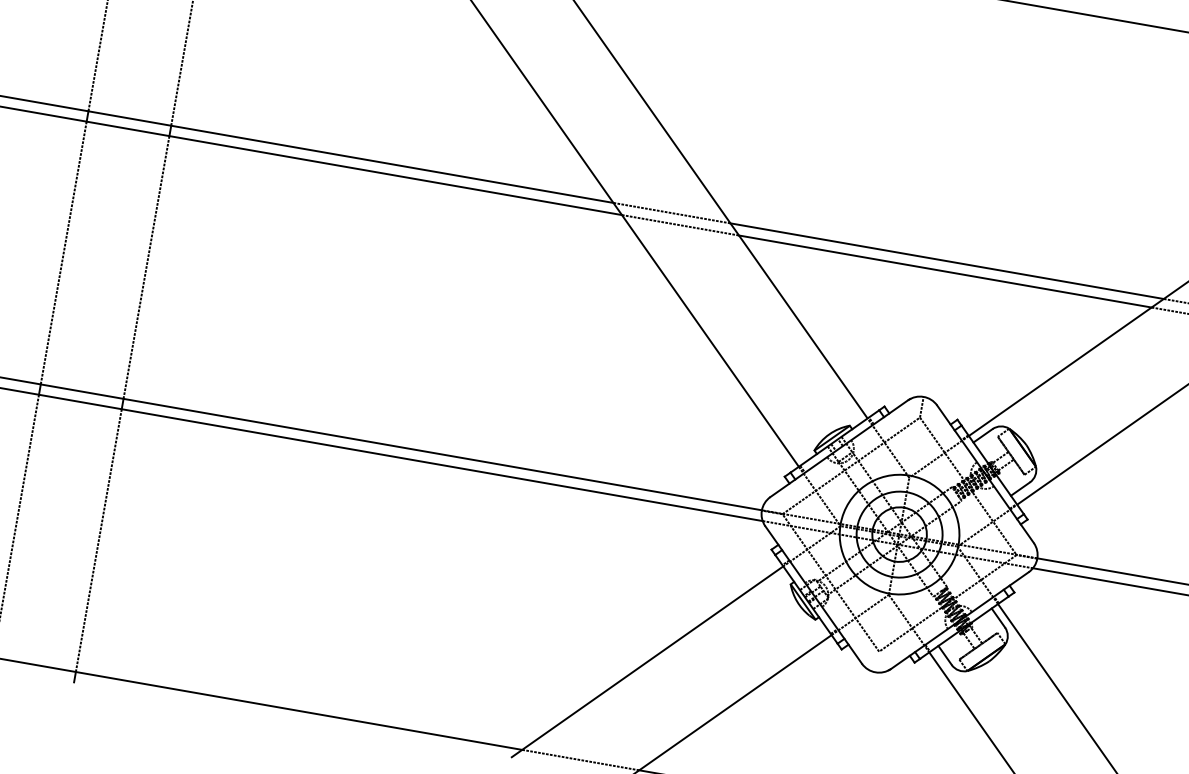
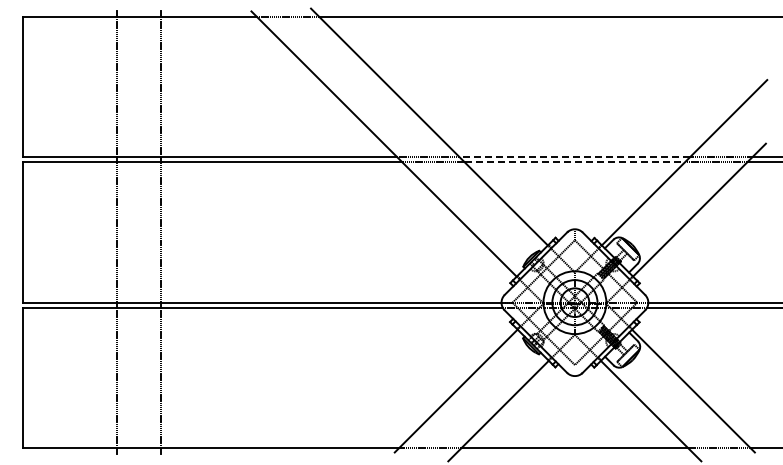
line: (946, 260) -> (574, 156), solid -> dashed
line: (944, 271) -> (574, 162), solid -> dashed

